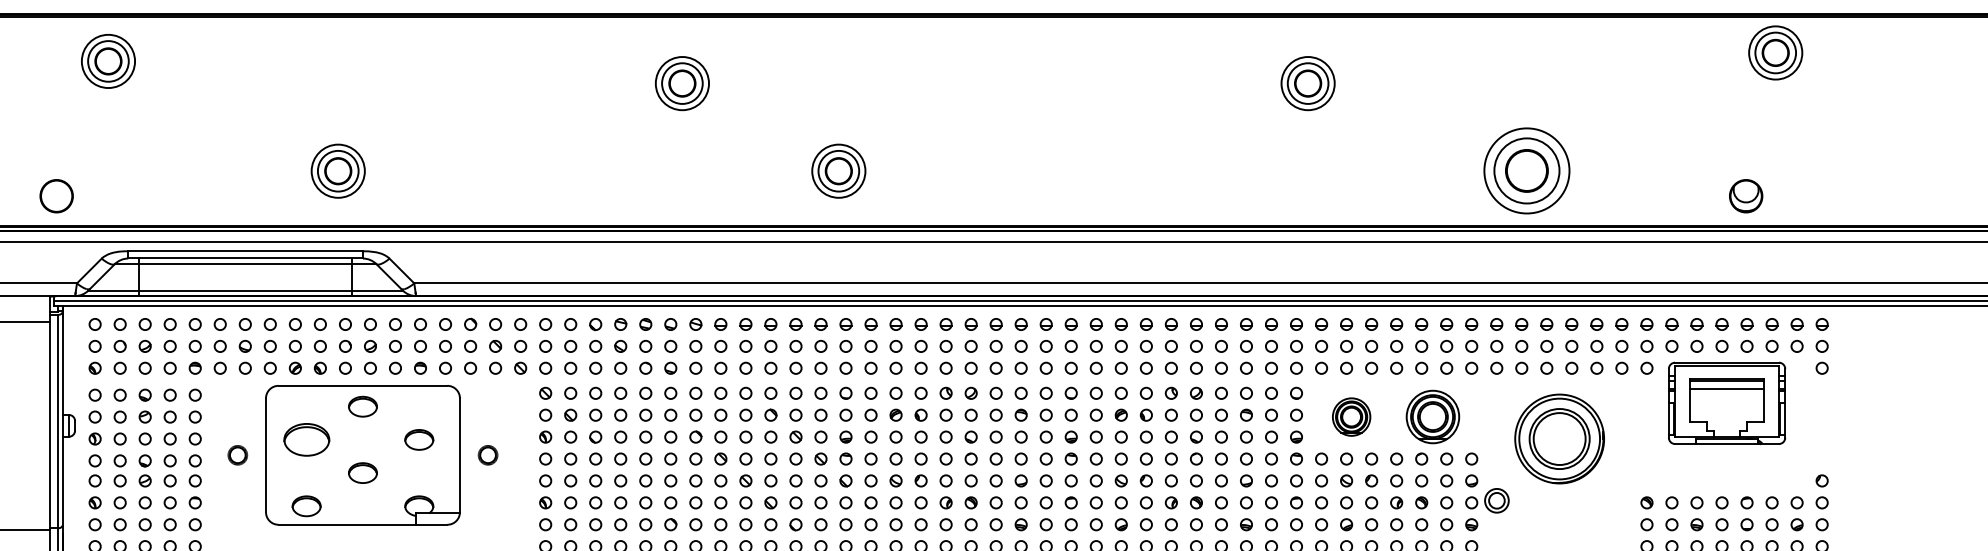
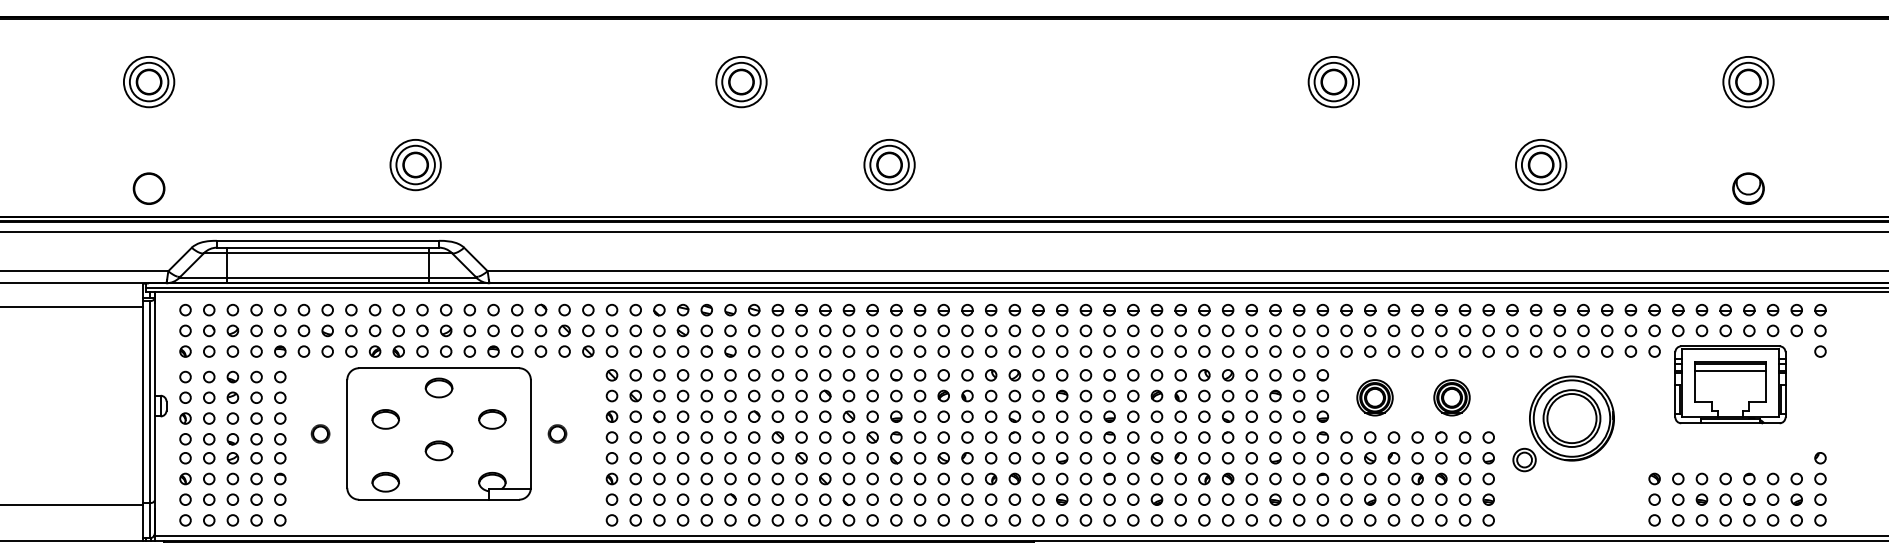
part: (1775, 53) -> (1748, 82), moved
part: (108, 61) -> (149, 82), moved
part: (1527, 171) -> (1541, 165), size x0.62
part: (1432, 416) -> (1451, 397), size x0.71
part: (306, 440) -> (385, 419), size x0.62
part: (1496, 500) -> (1524, 459), moved

